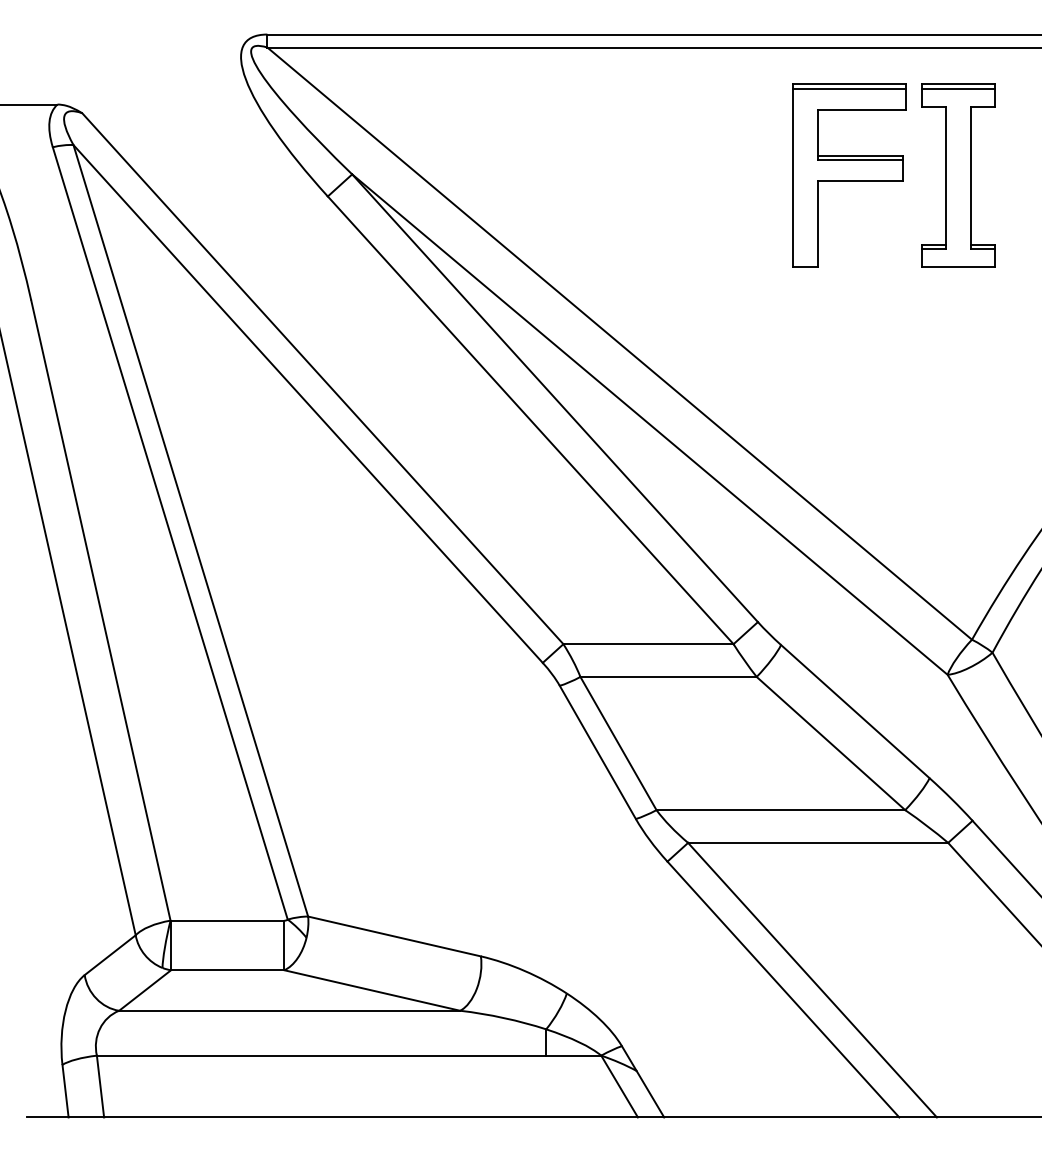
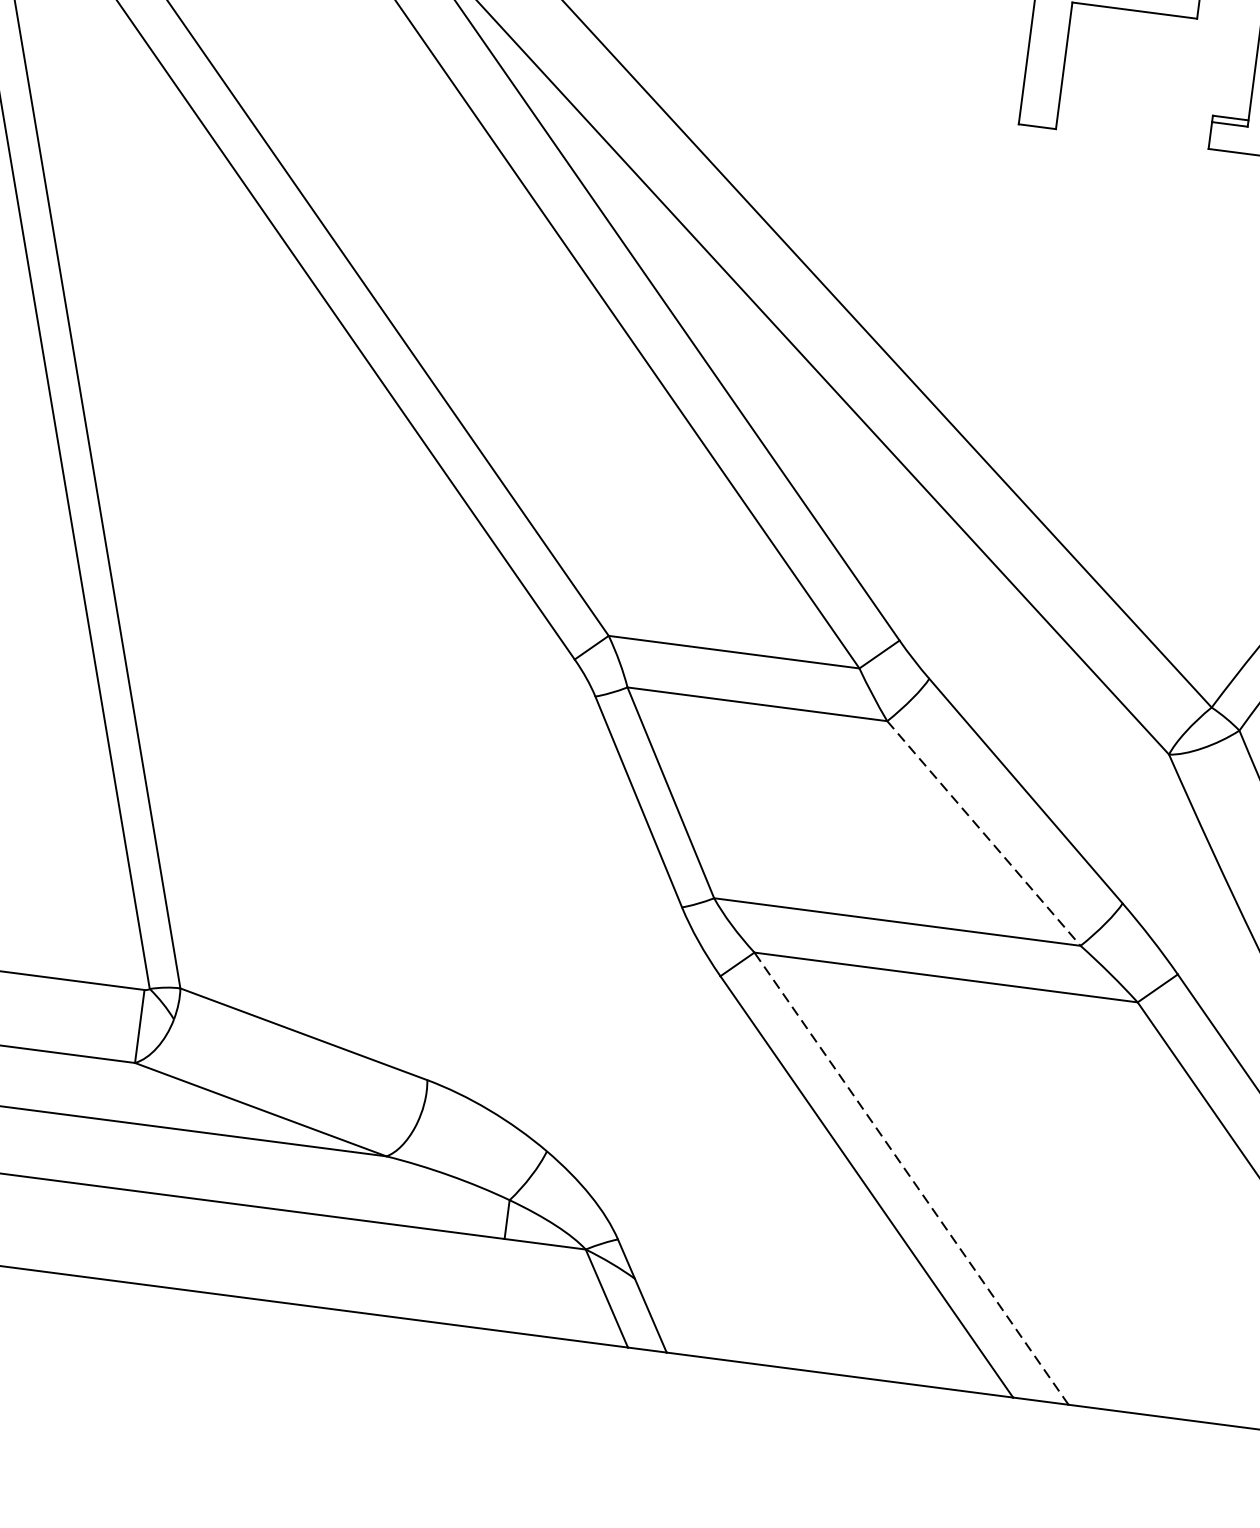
line: (830, 743) -> (983, 833), solid -> dashed
line: (812, 979) -> (911, 1177), solid -> dashed

